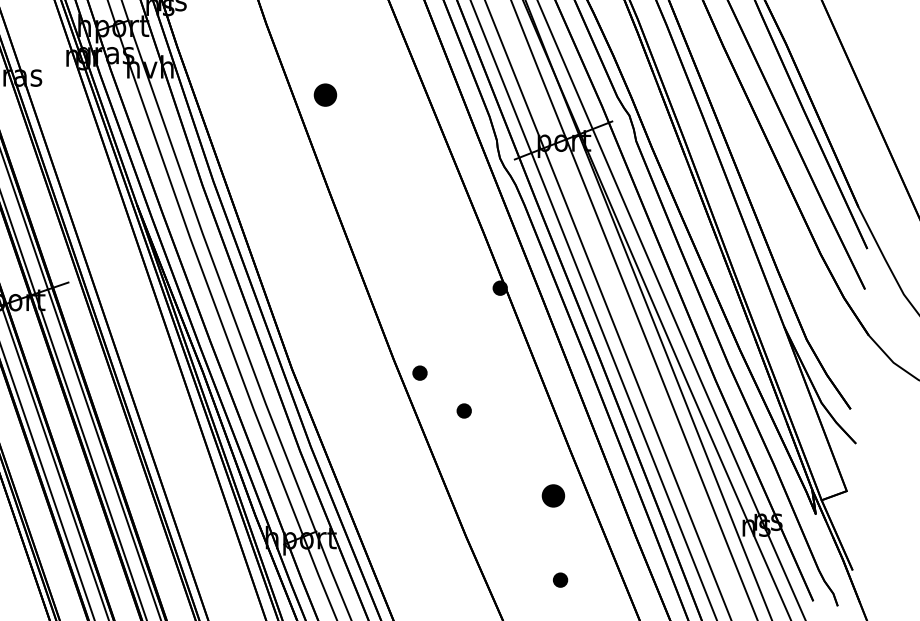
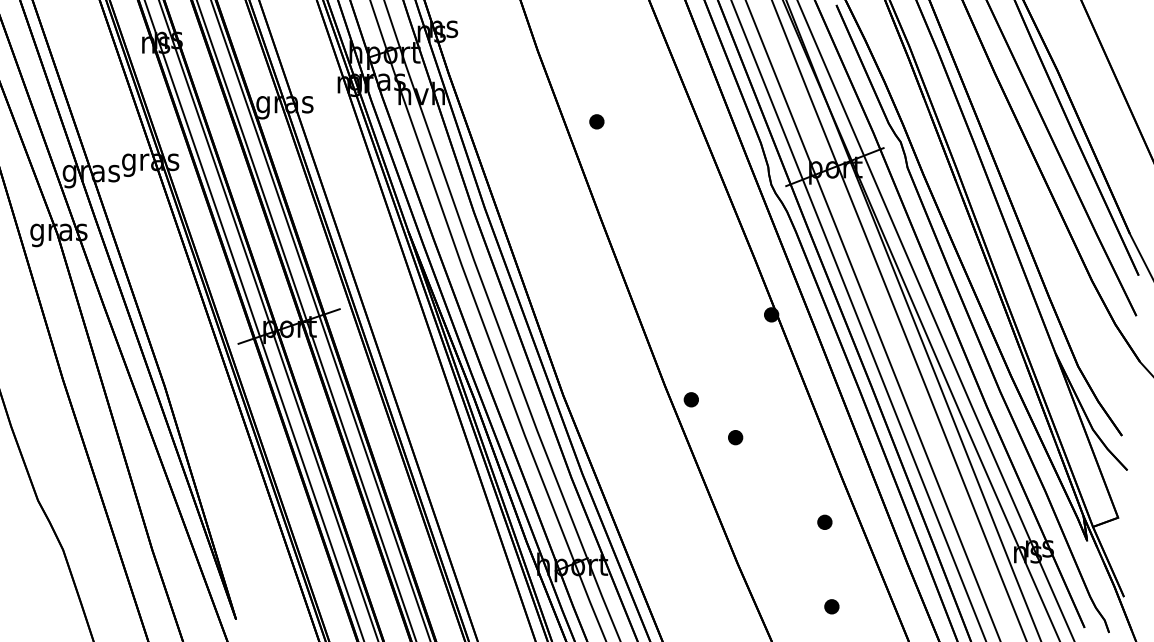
part: (325, 94) -> (596, 121), size x0.62
part: (553, 494) -> (824, 521), size x0.62

